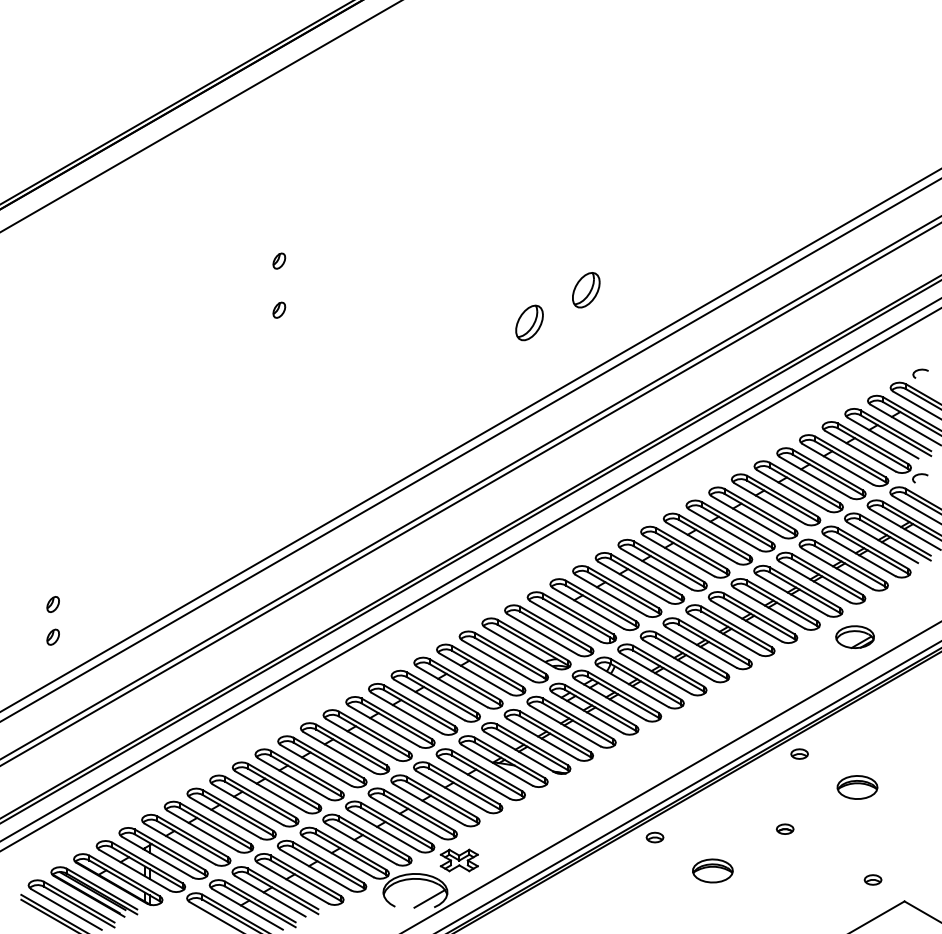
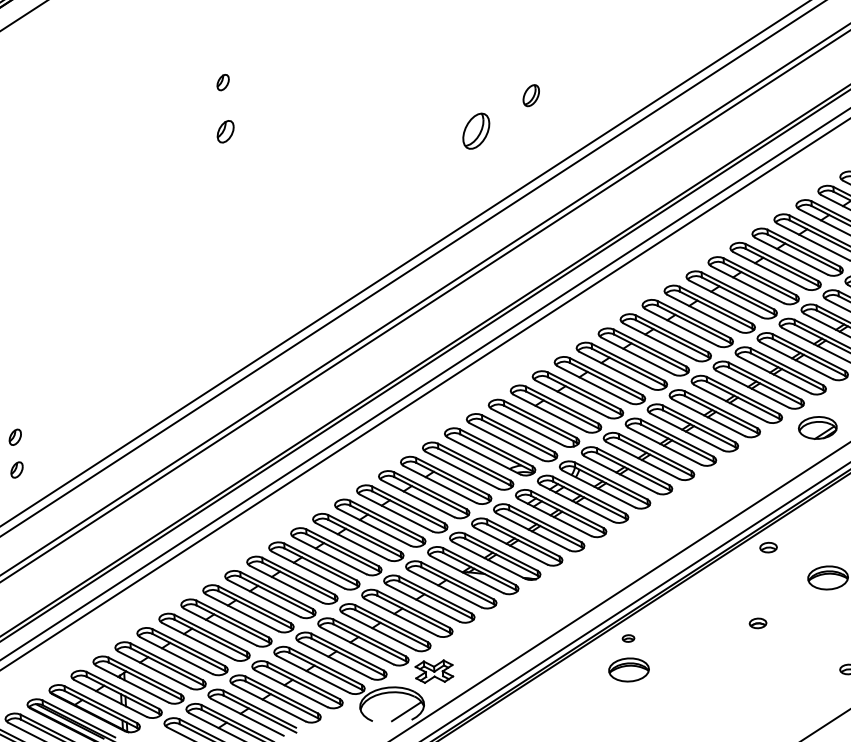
part: (586, 290) -> (531, 95), size x0.6
part: (279, 309) -> (225, 130), size x1.4
part: (654, 837) -> (627, 638), size x0.7
part: (712, 870) -> (628, 669), moved

